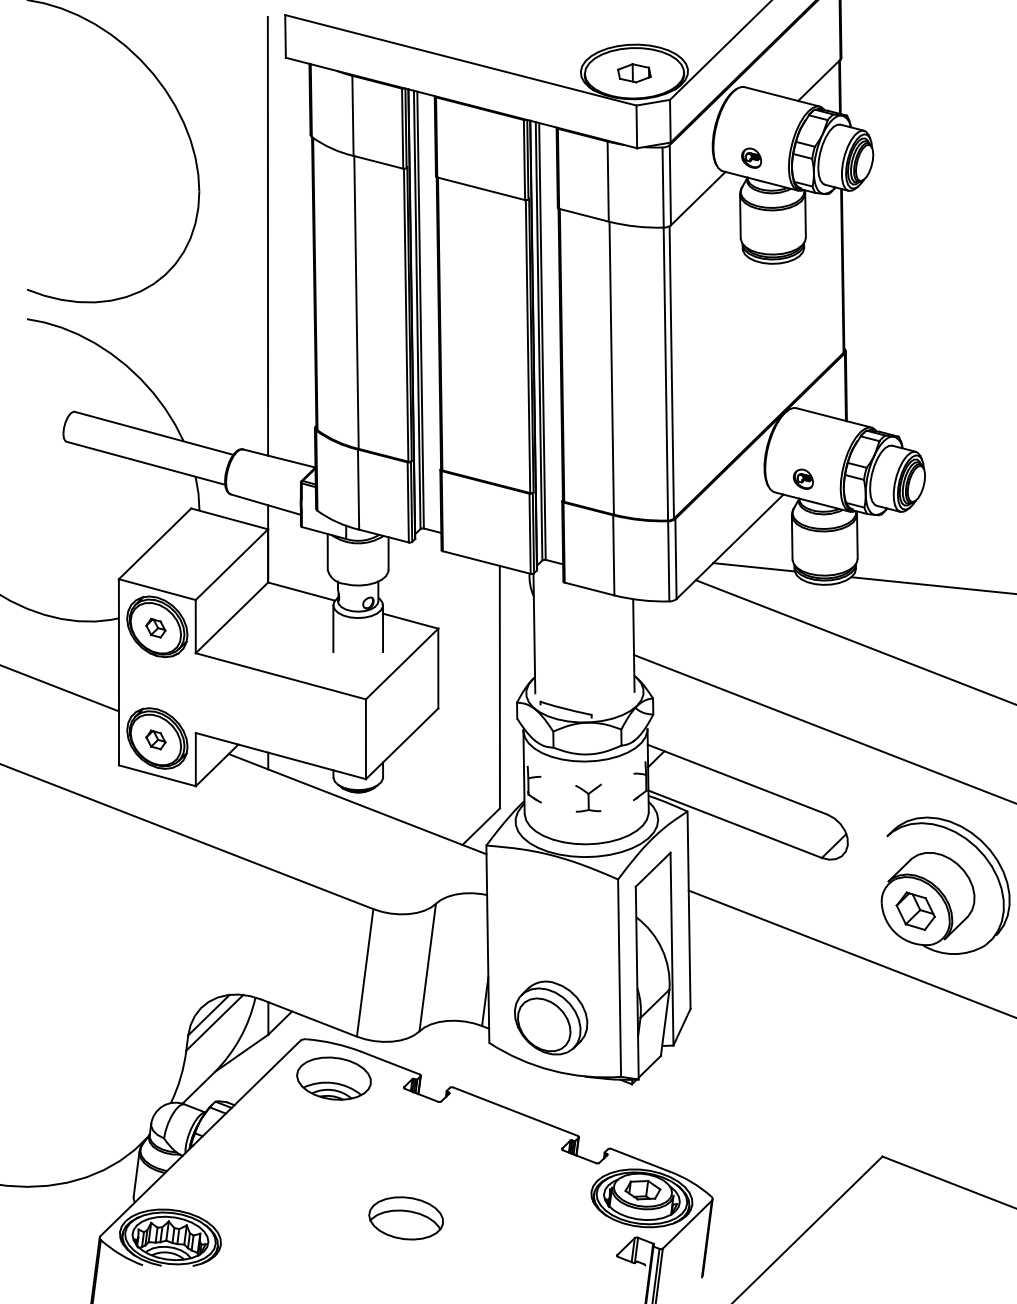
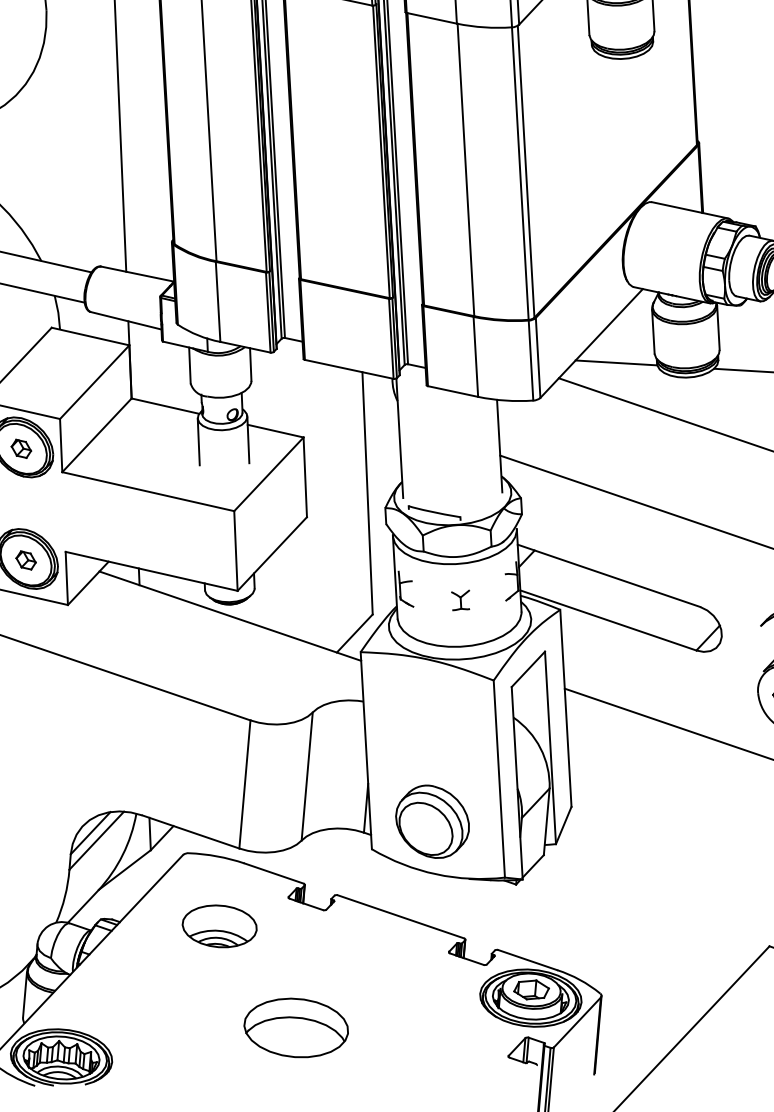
part: (802, 478) -> (661, 272), removed
part: (588, 797) -> (460, 599), size x0.7
part: (333, 1078) -> (219, 926), moved
part: (405, 1218) -> (295, 1028), size x1.4

